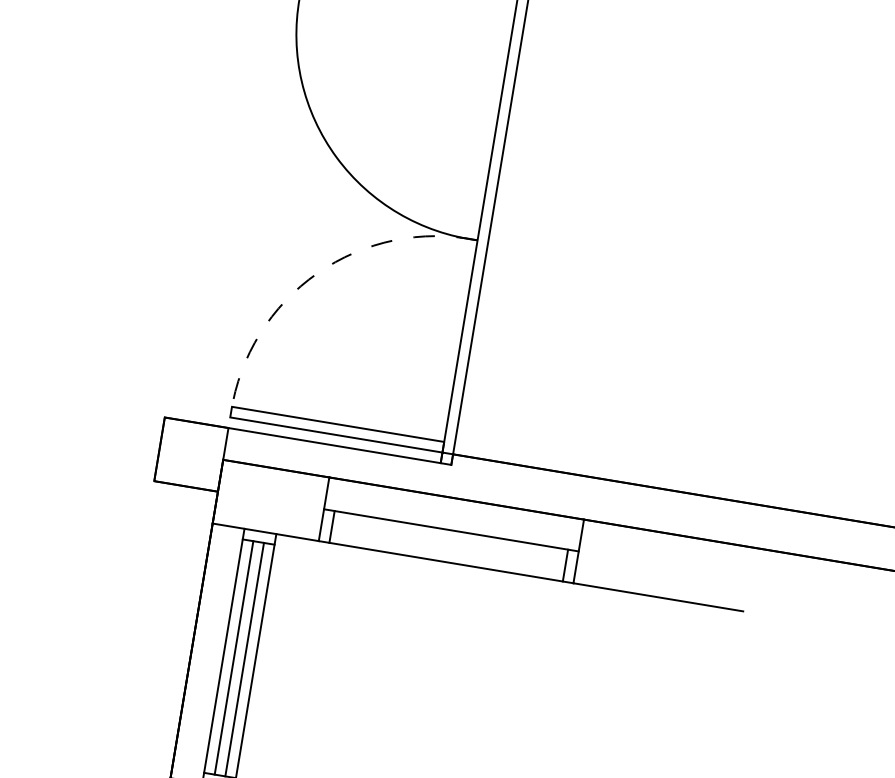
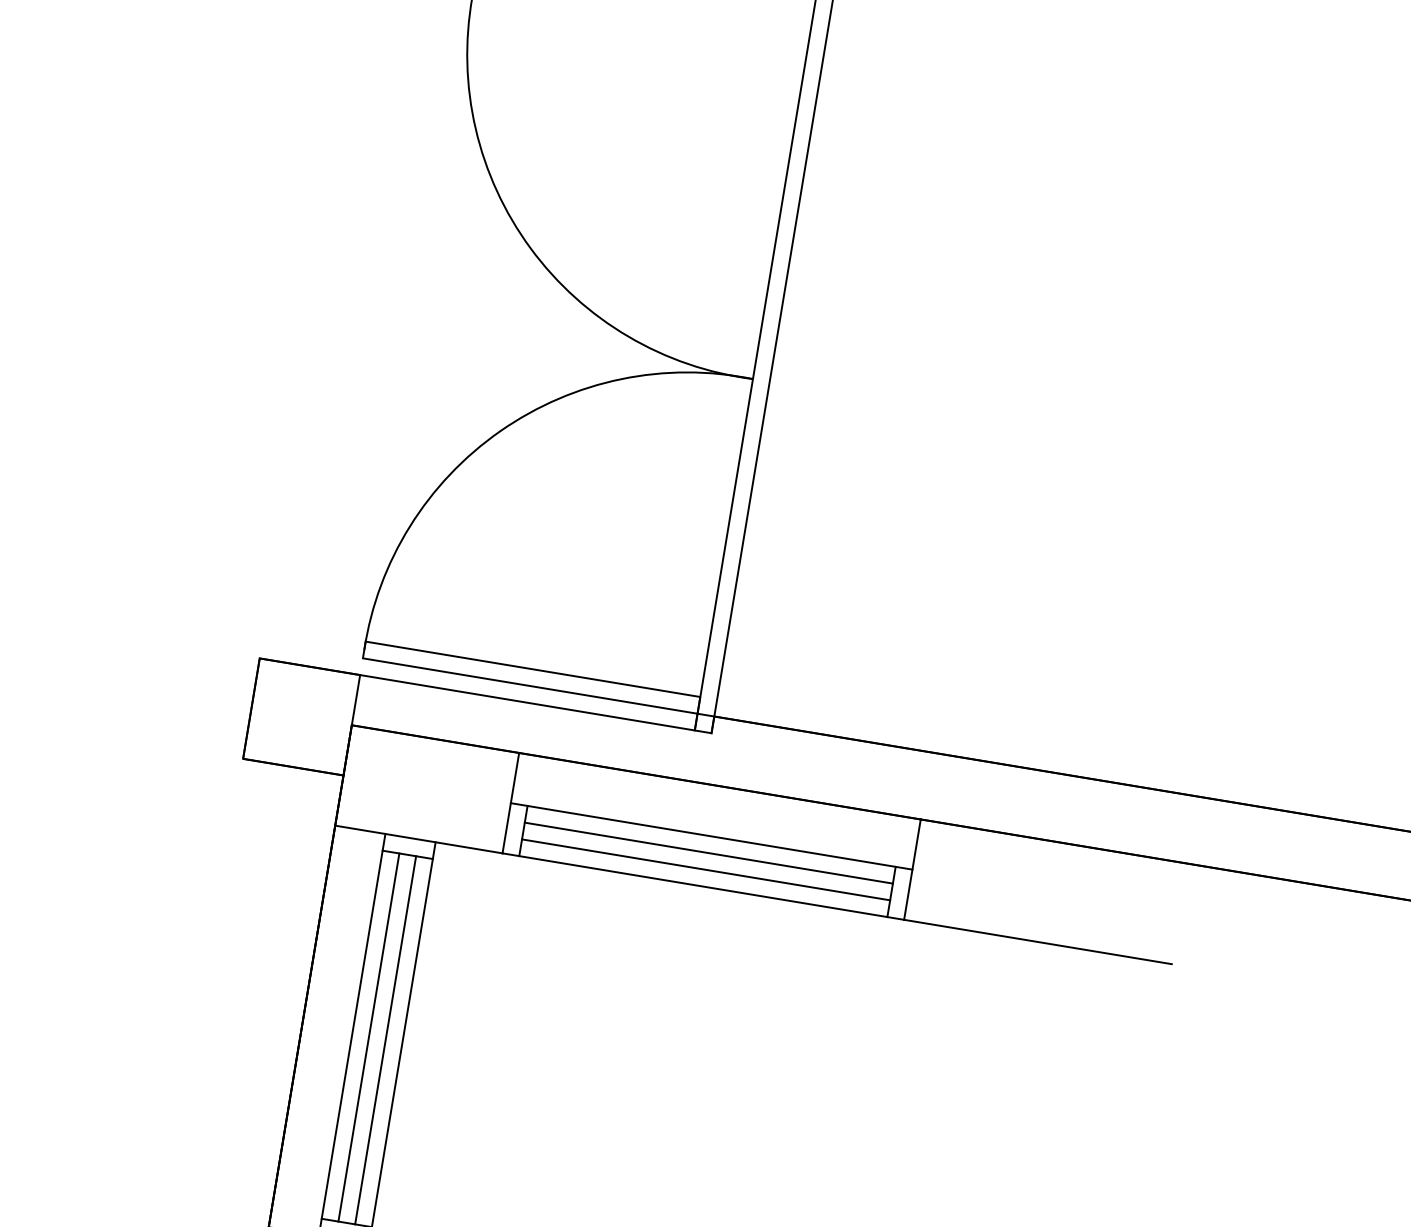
arc: (317, 273) -> (500, 431), dashed -> solid
line: (449, 540) -> (708, 852), added
line: (447, 551) -> (705, 869), added

